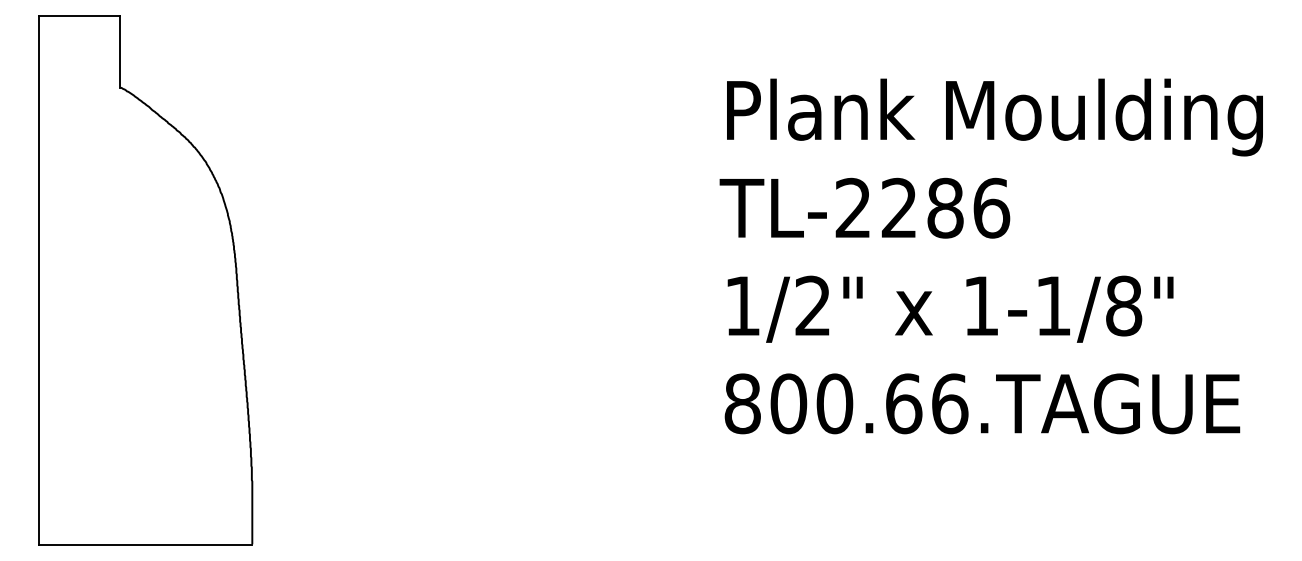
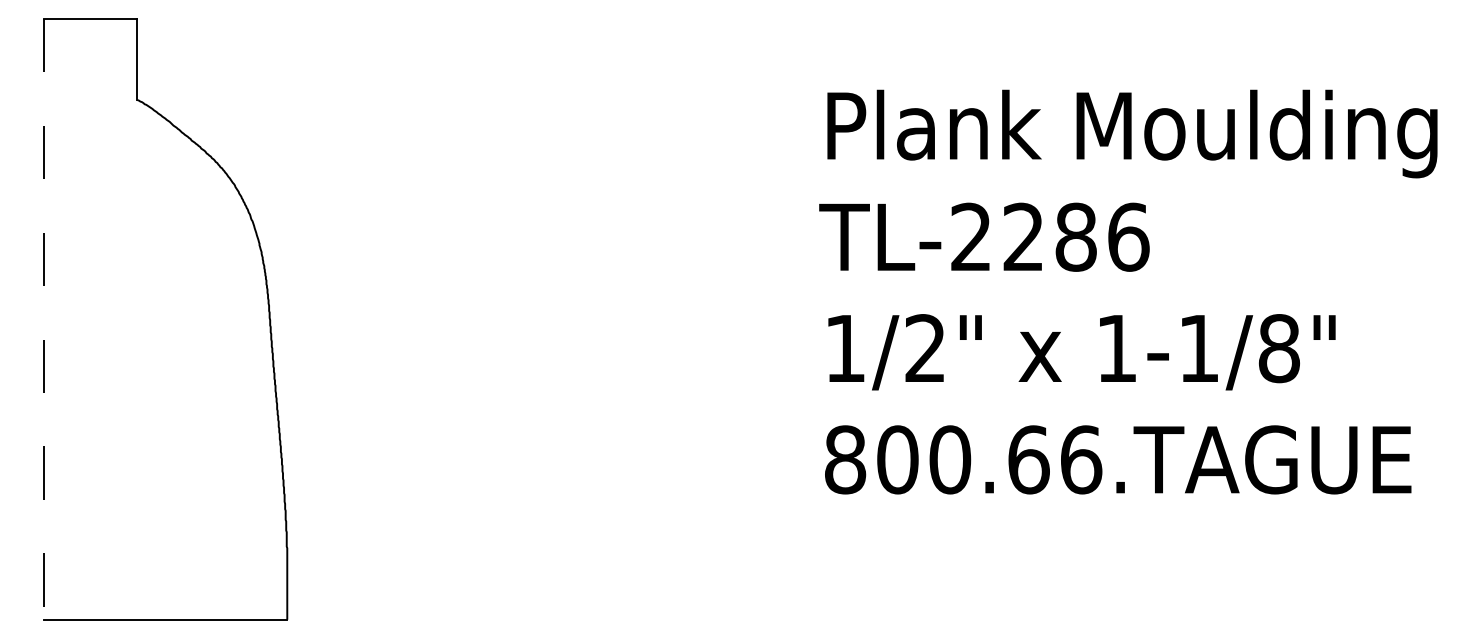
line: (38, 280) -> (44, 319), solid -> dashed

